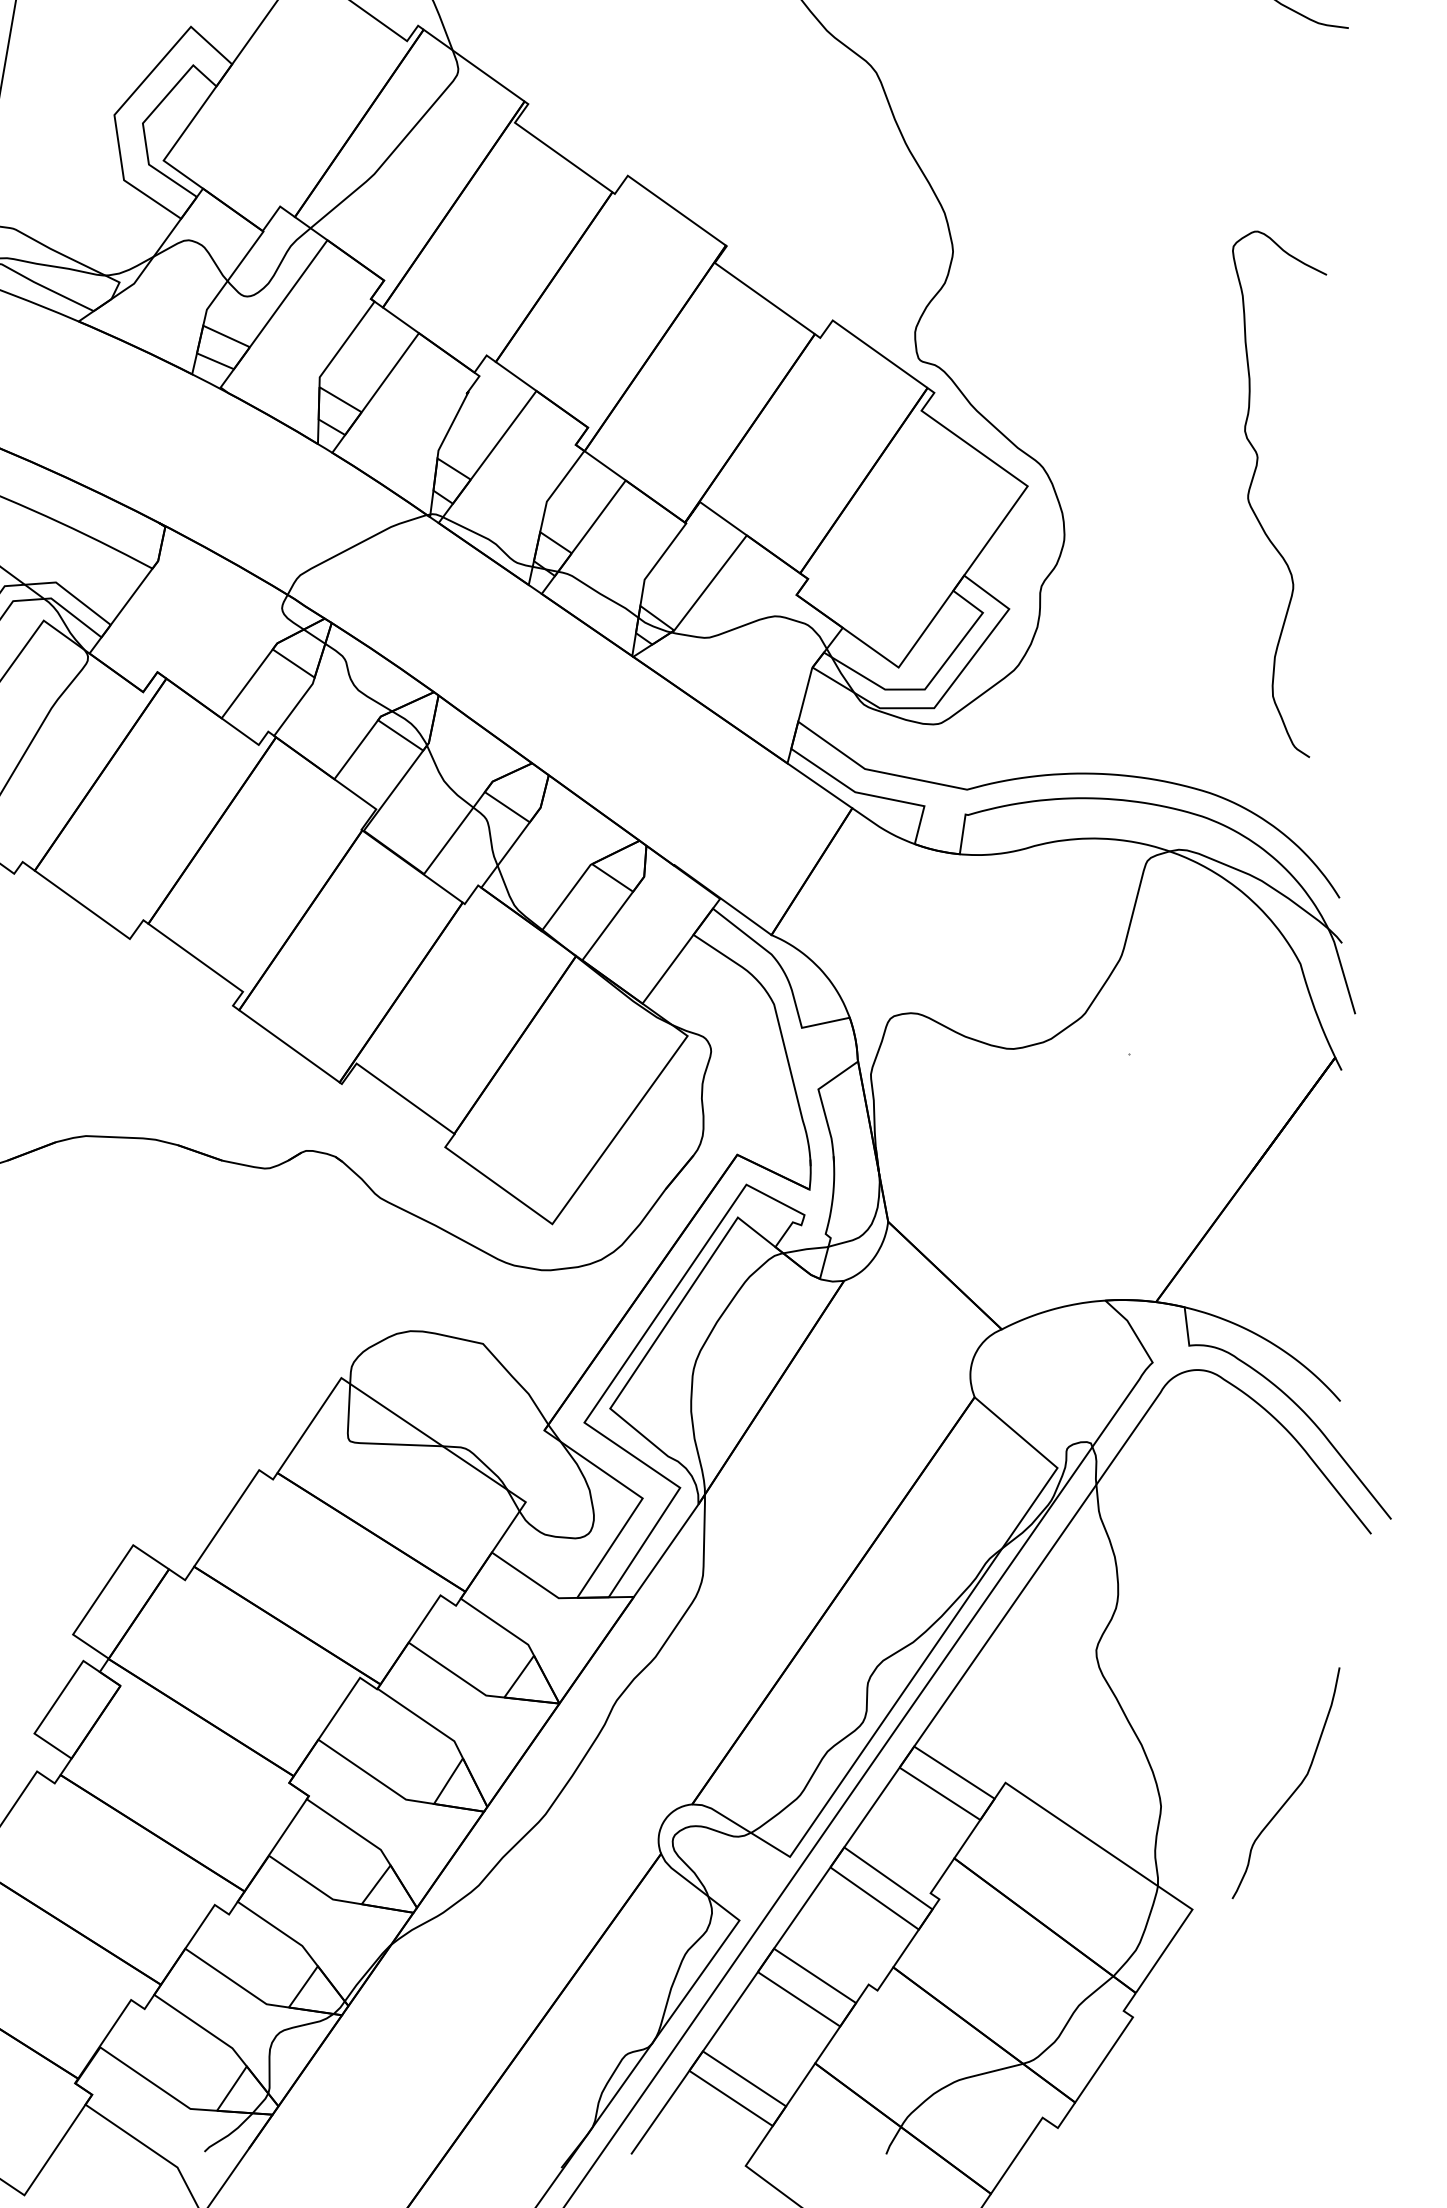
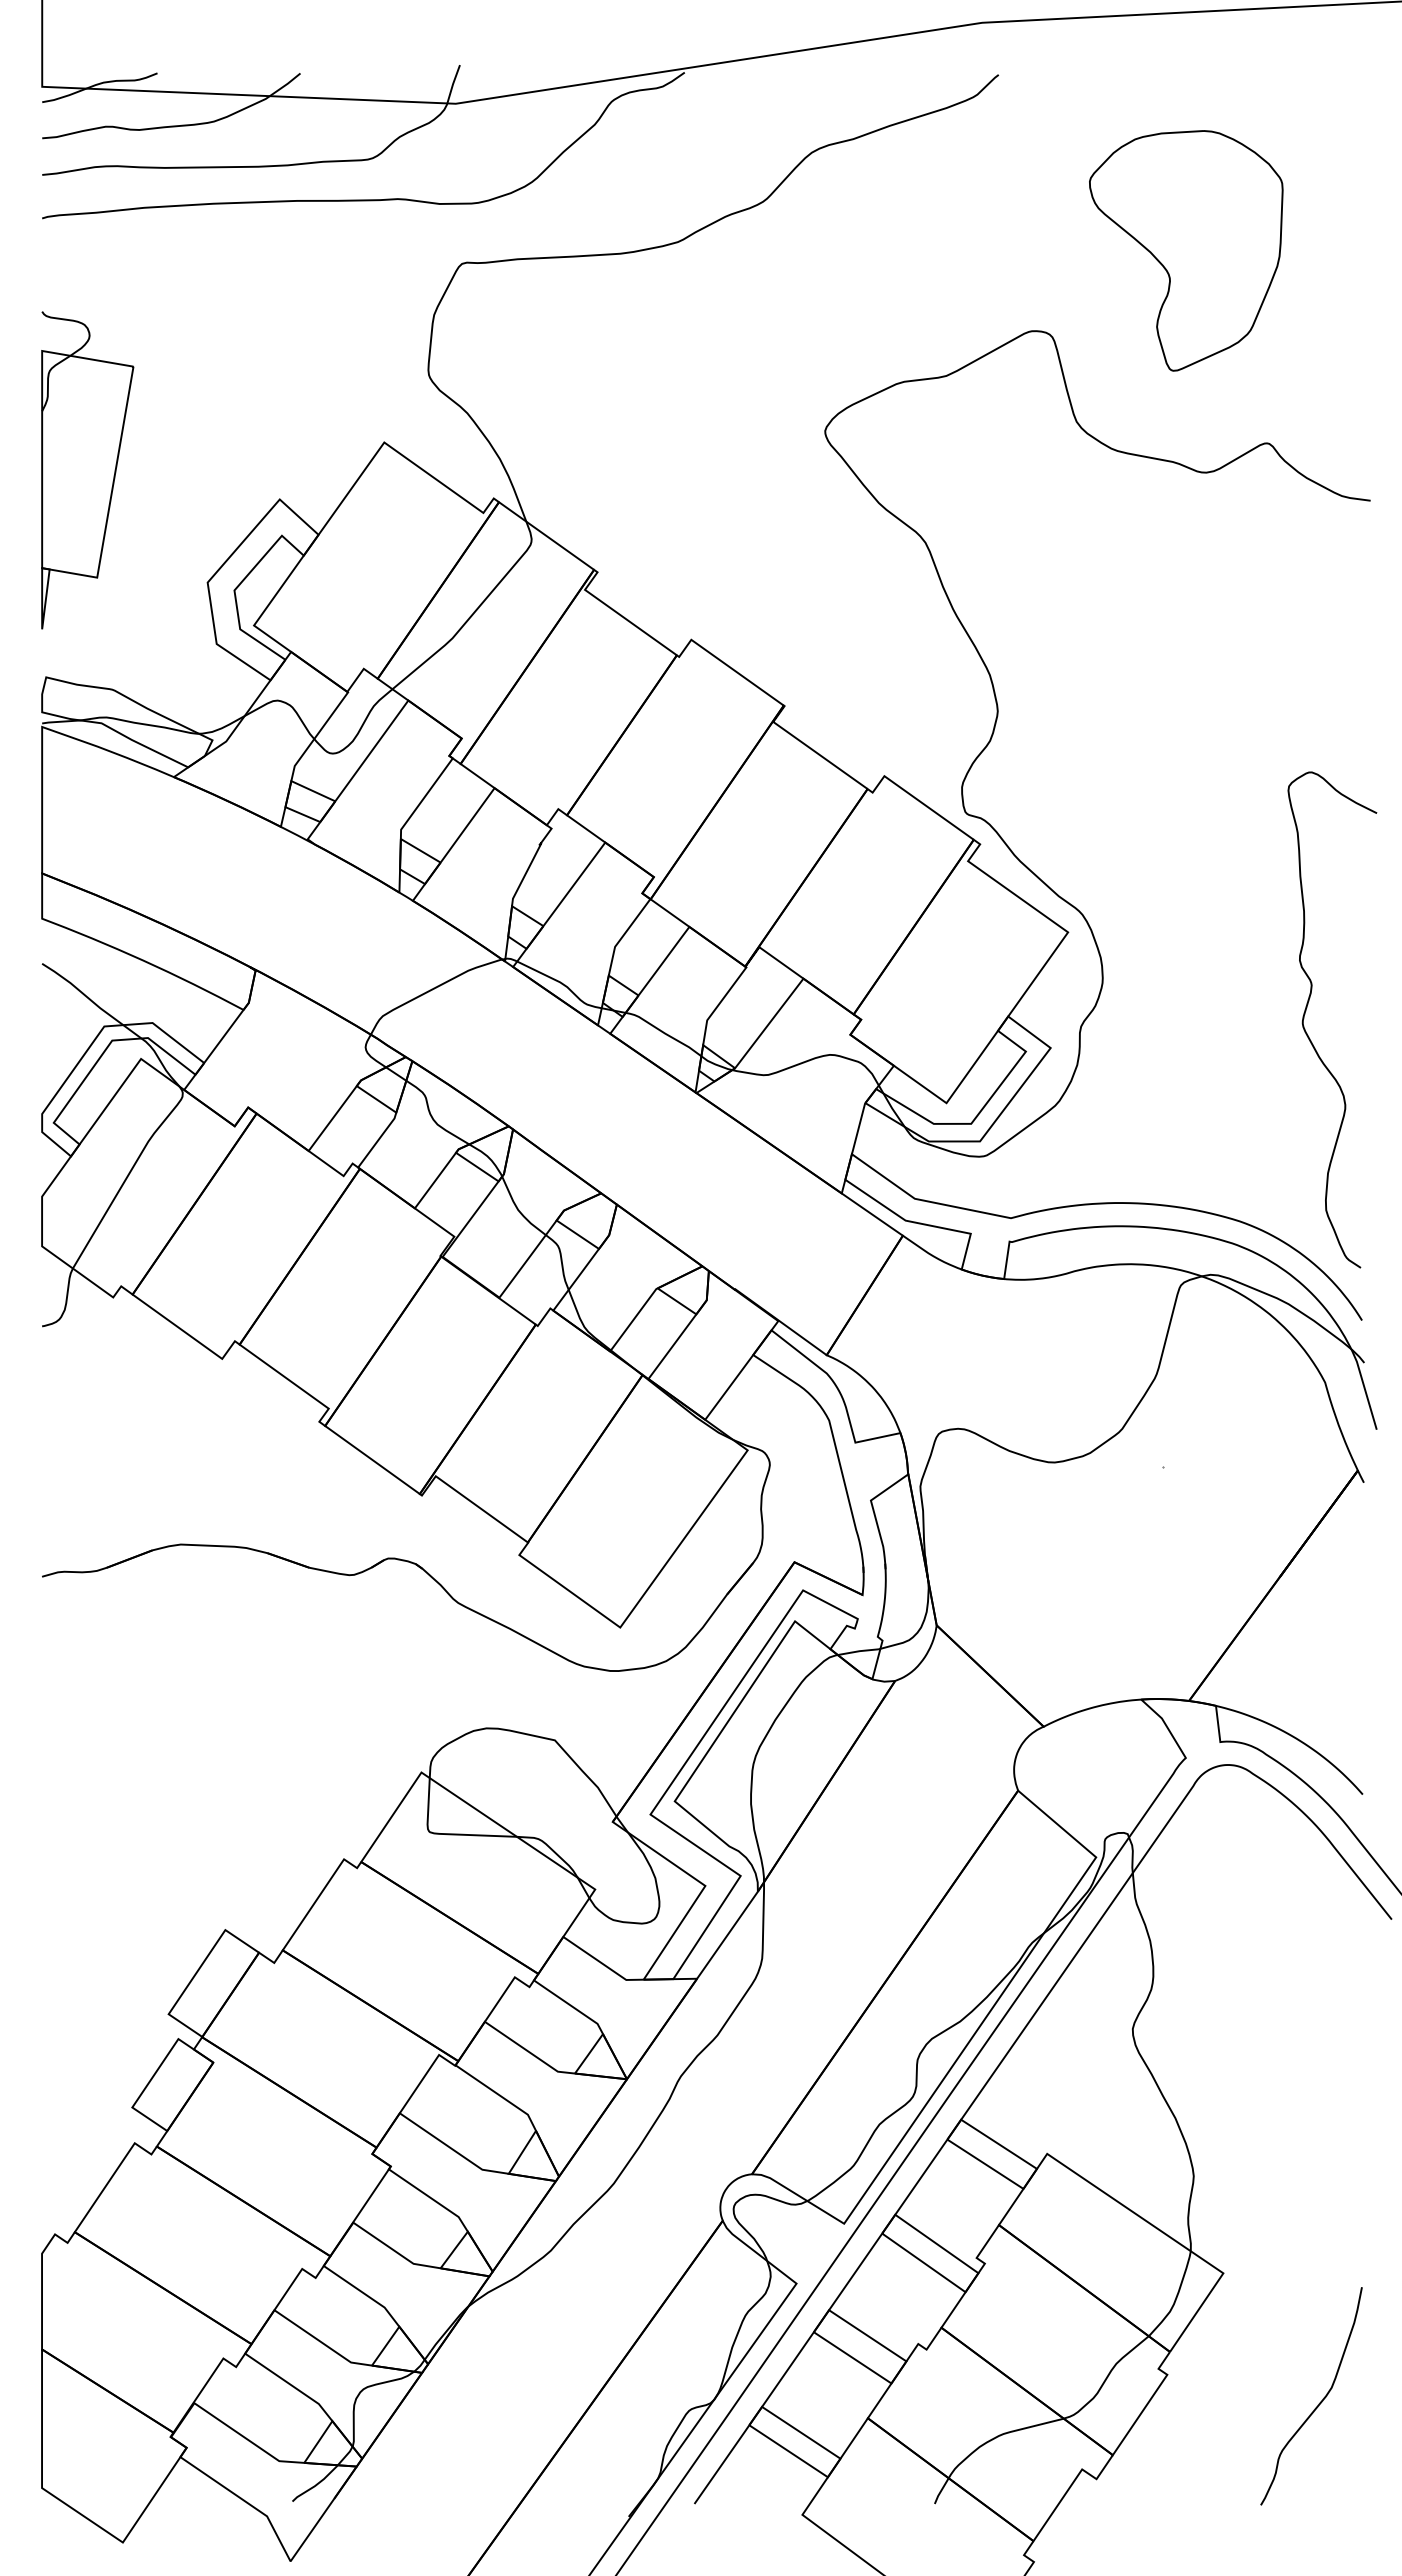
curve: (1252, 485) -> (1306, 1011), moved
curve: (1293, 1790) -> (1318, 2403), moved

